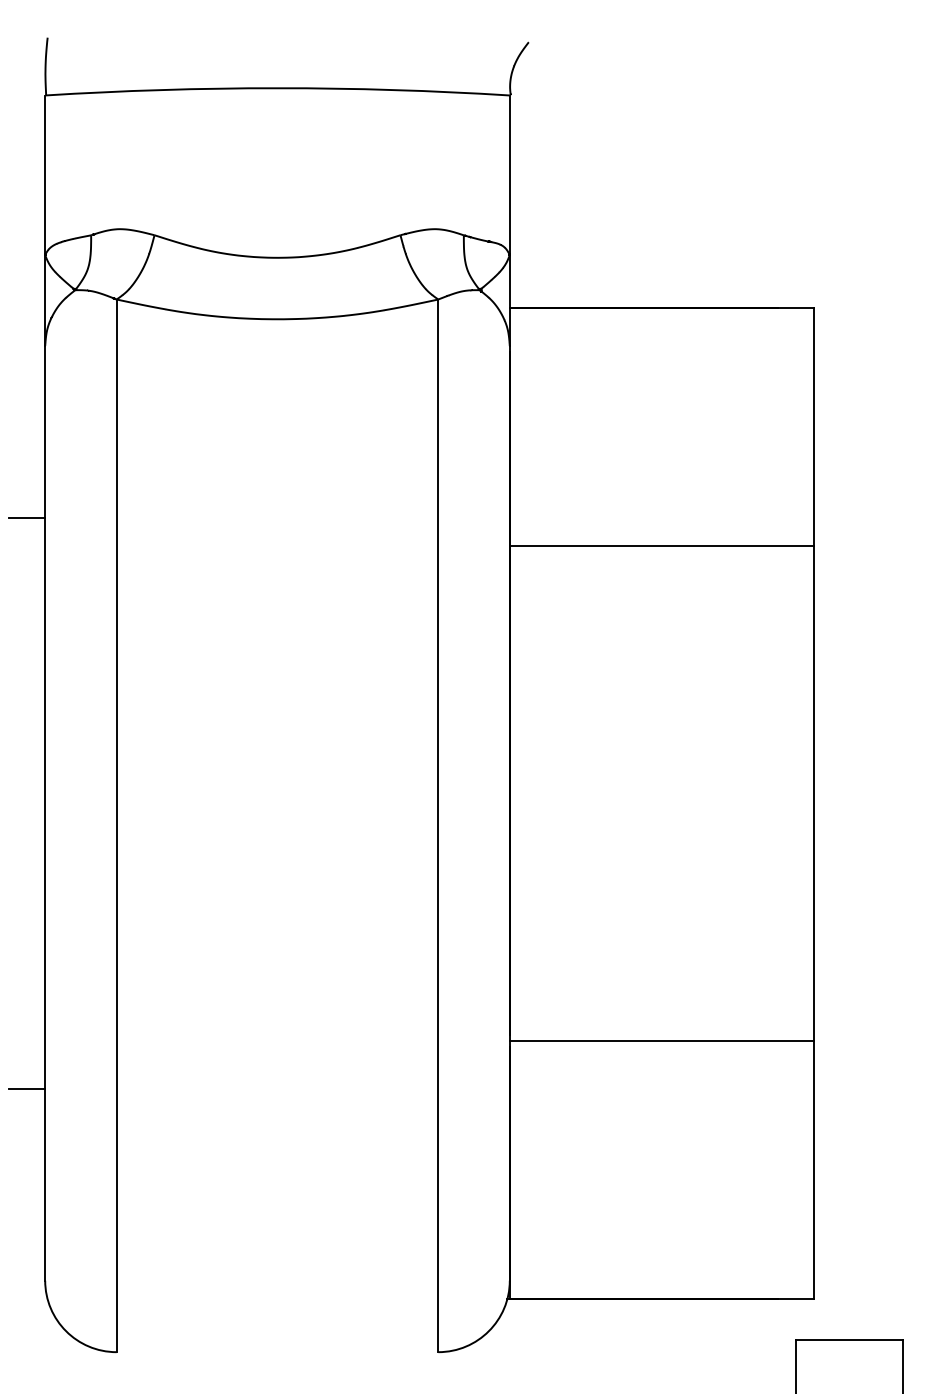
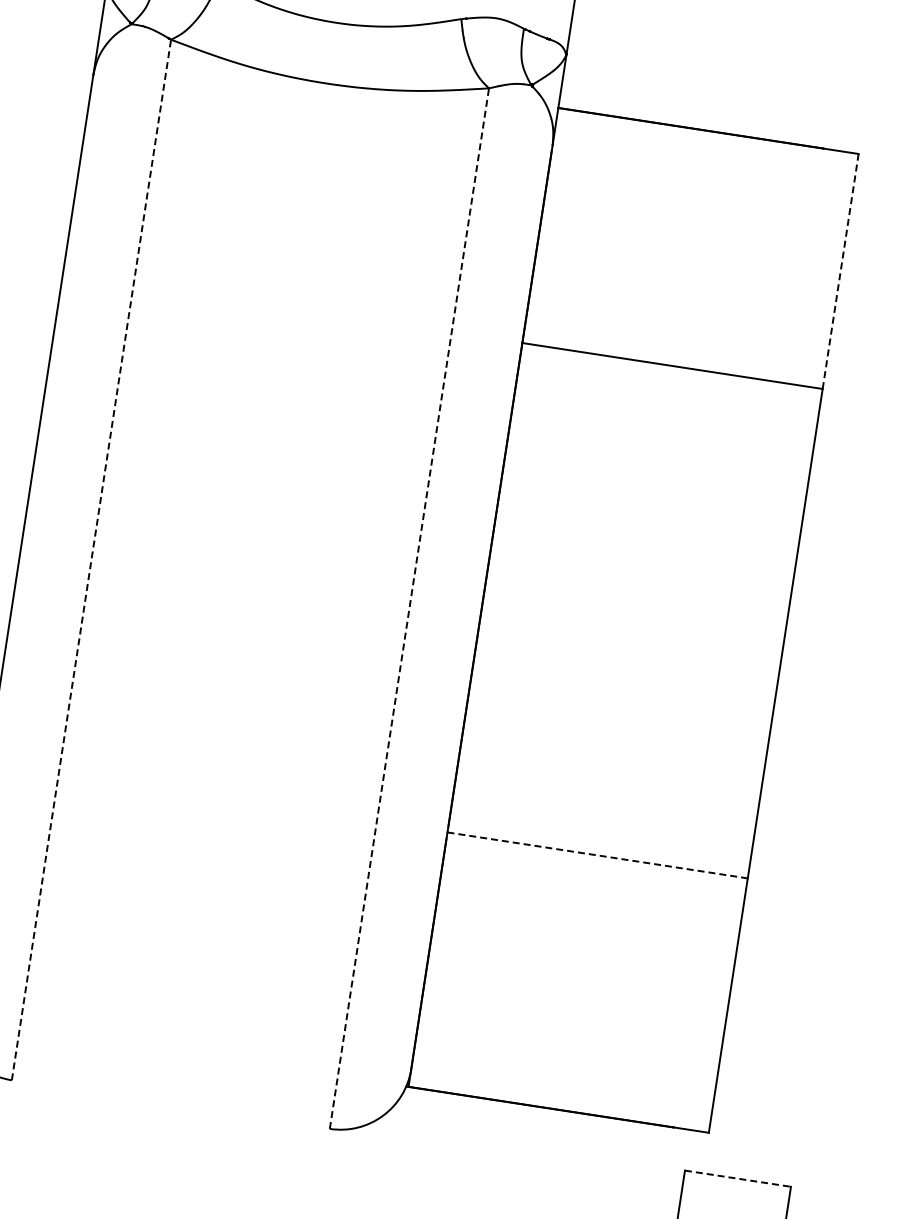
line: (813, 427) -> (840, 271), solid -> dashed
line: (27, 517) -> (49, 241), removed
line: (116, 825) -> (91, 559), solid -> dashed
line: (438, 825) -> (409, 608), solid -> dashed
line: (661, 1041) -> (597, 855), solid -> dashed
line: (849, 1339) -> (738, 1178), solid -> dashed

